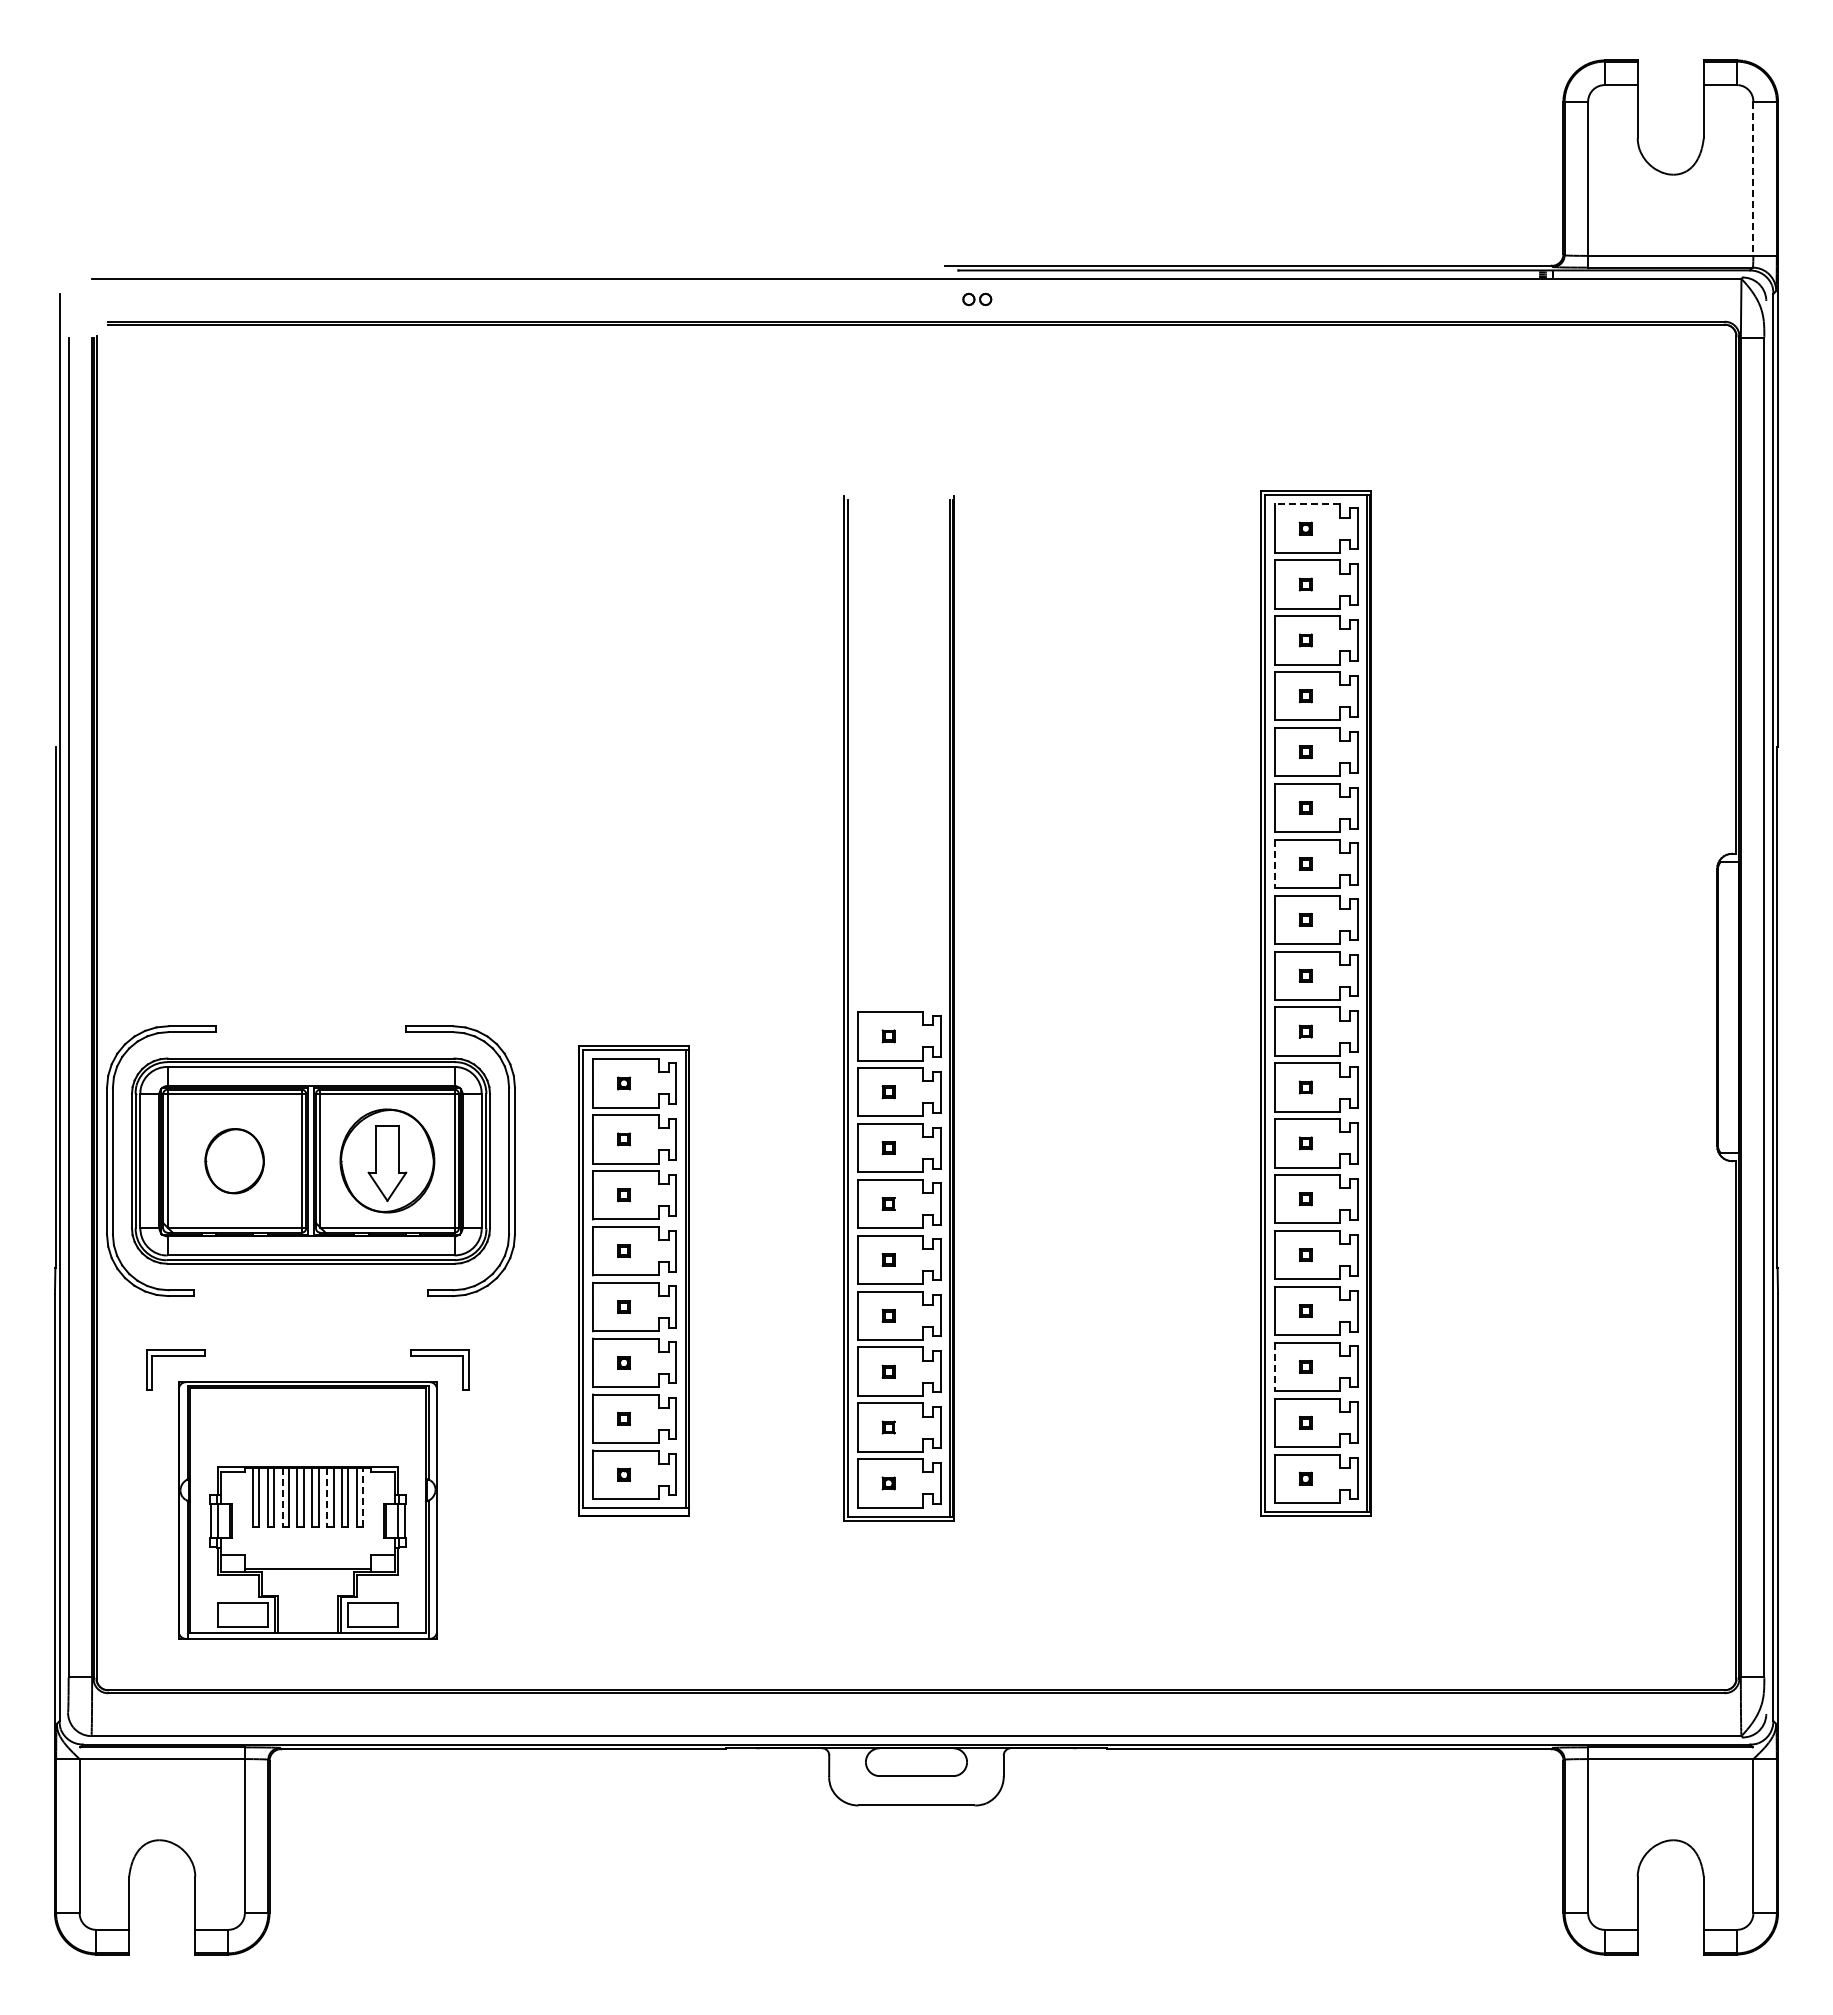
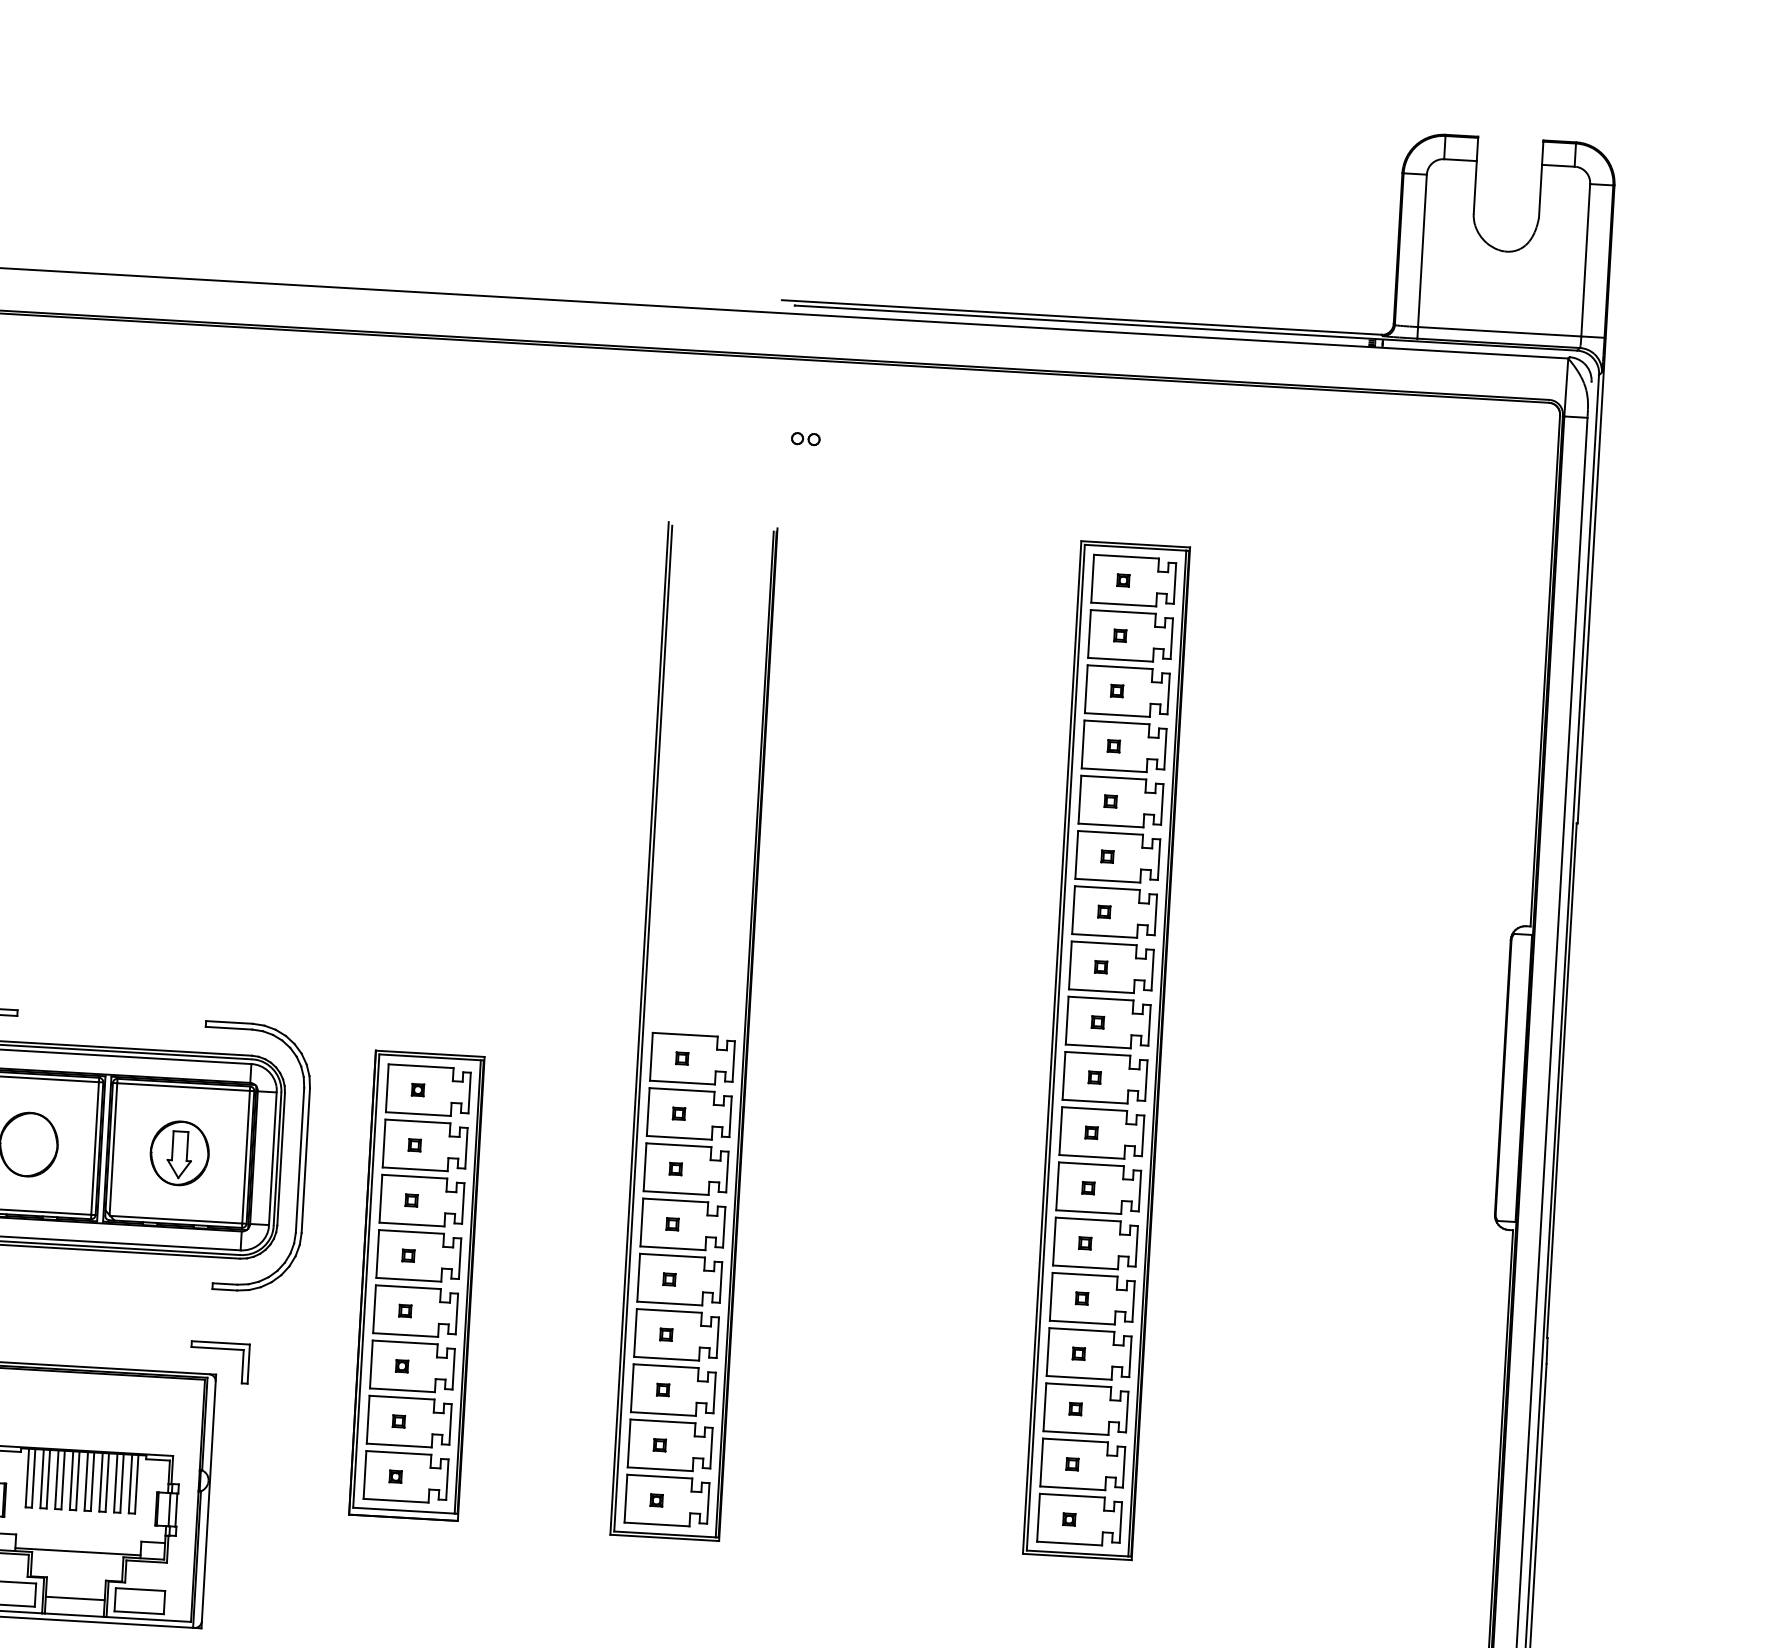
line: (1753, 179) -> (1585, 260), dashed -> solid
part: (977, 298) -> (806, 438), moved
line: (1307, 504) -> (1126, 556), dashed -> solid
line: (1274, 864) -> (1073, 910), dashed -> solid
part: (387, 1161) -> (179, 1153), size x0.62
line: (1274, 1367) -> (1044, 1407), dashed -> solid
line: (282, 1497) -> (56, 1479), dashed -> solid
line: (327, 1497) -> (101, 1482), dashed -> solid
line: (363, 1497) -> (136, 1484), dashed -> solid
line: (307, 1616) -> (74, 1598), added

